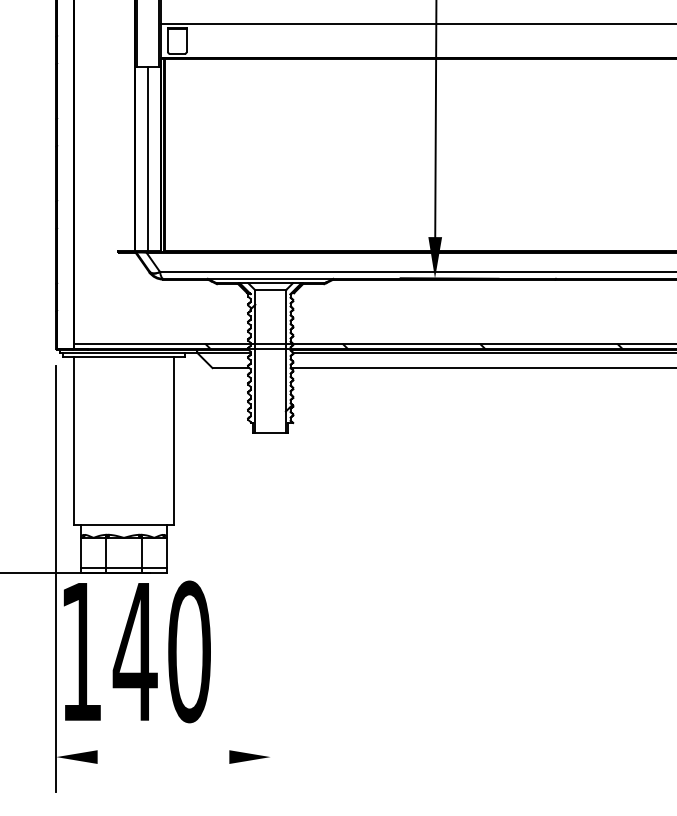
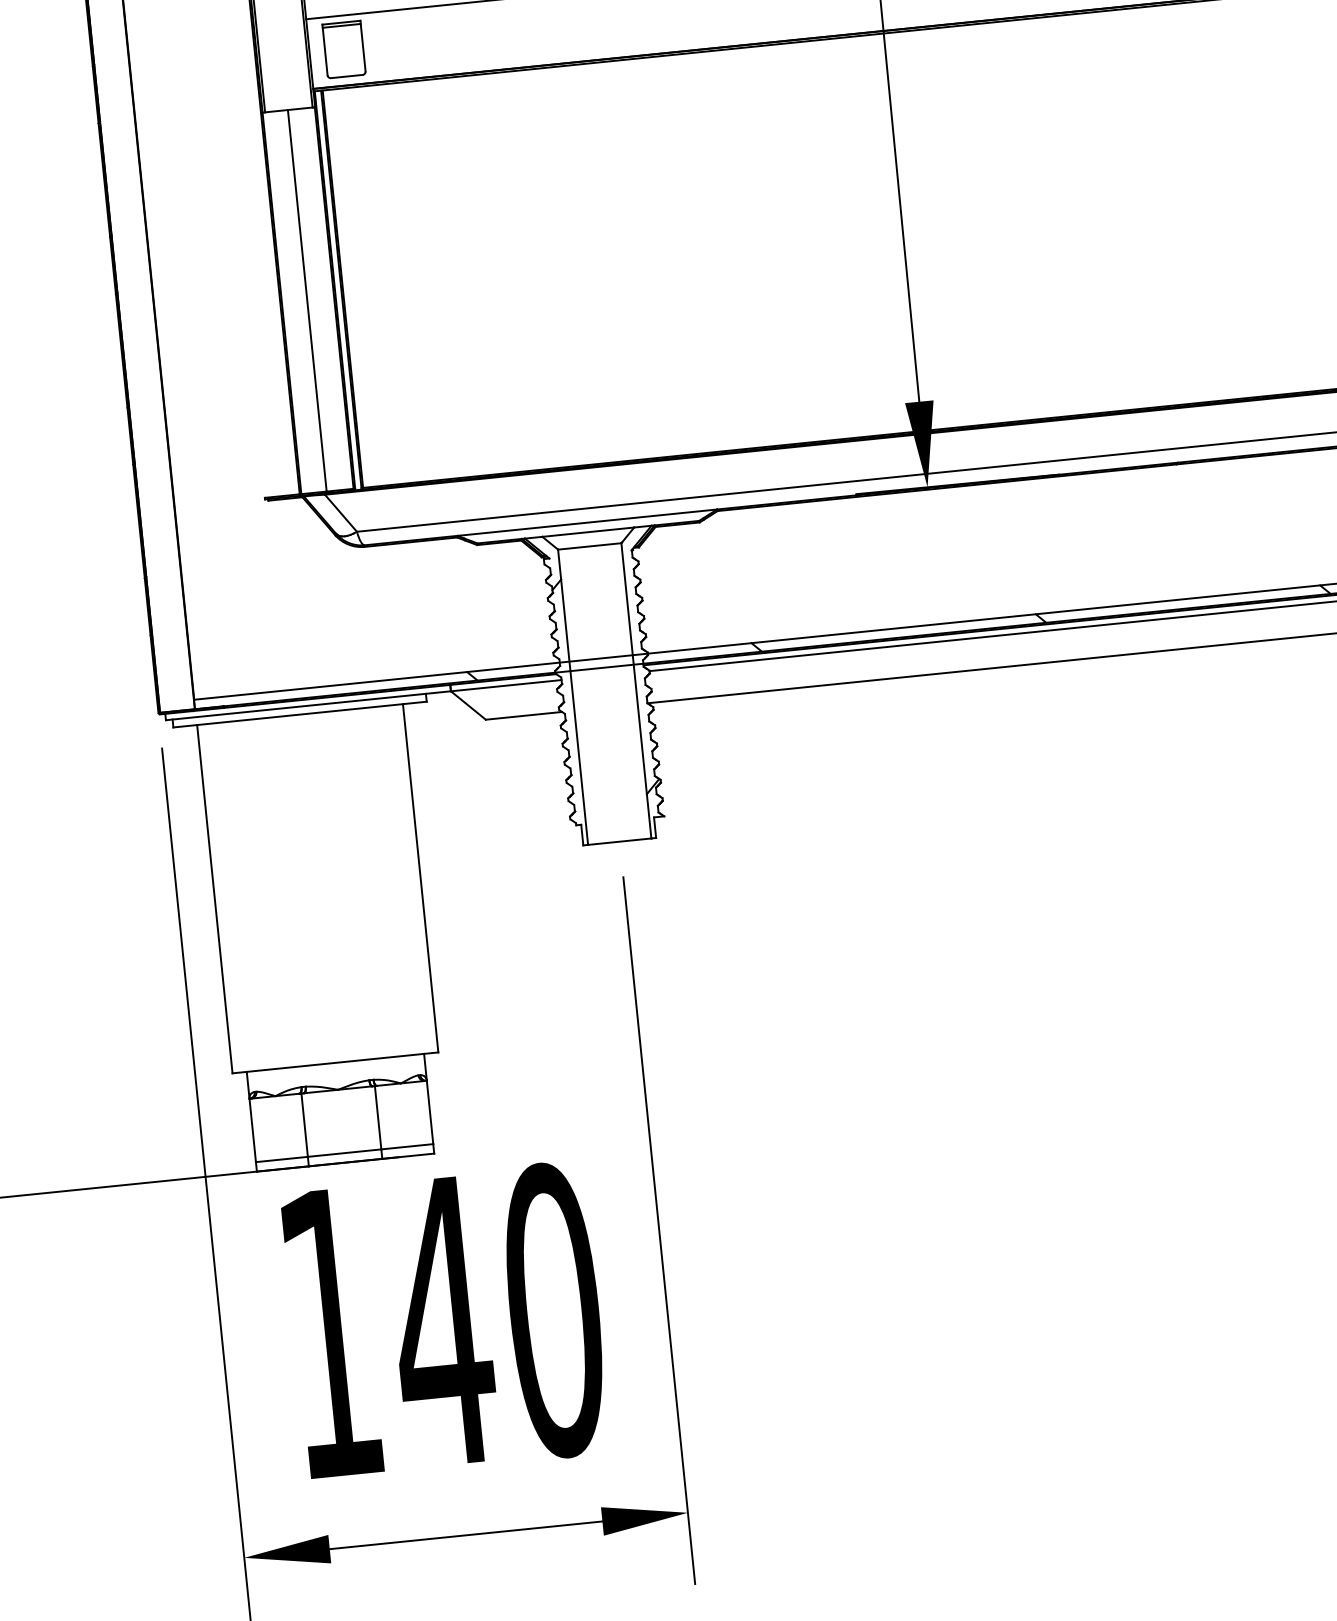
line: (270, 620) -> (658, 1230), added
text: (136, 651) -> (444, 1320), moved
line: (163, 757) -> (466, 1536), added

